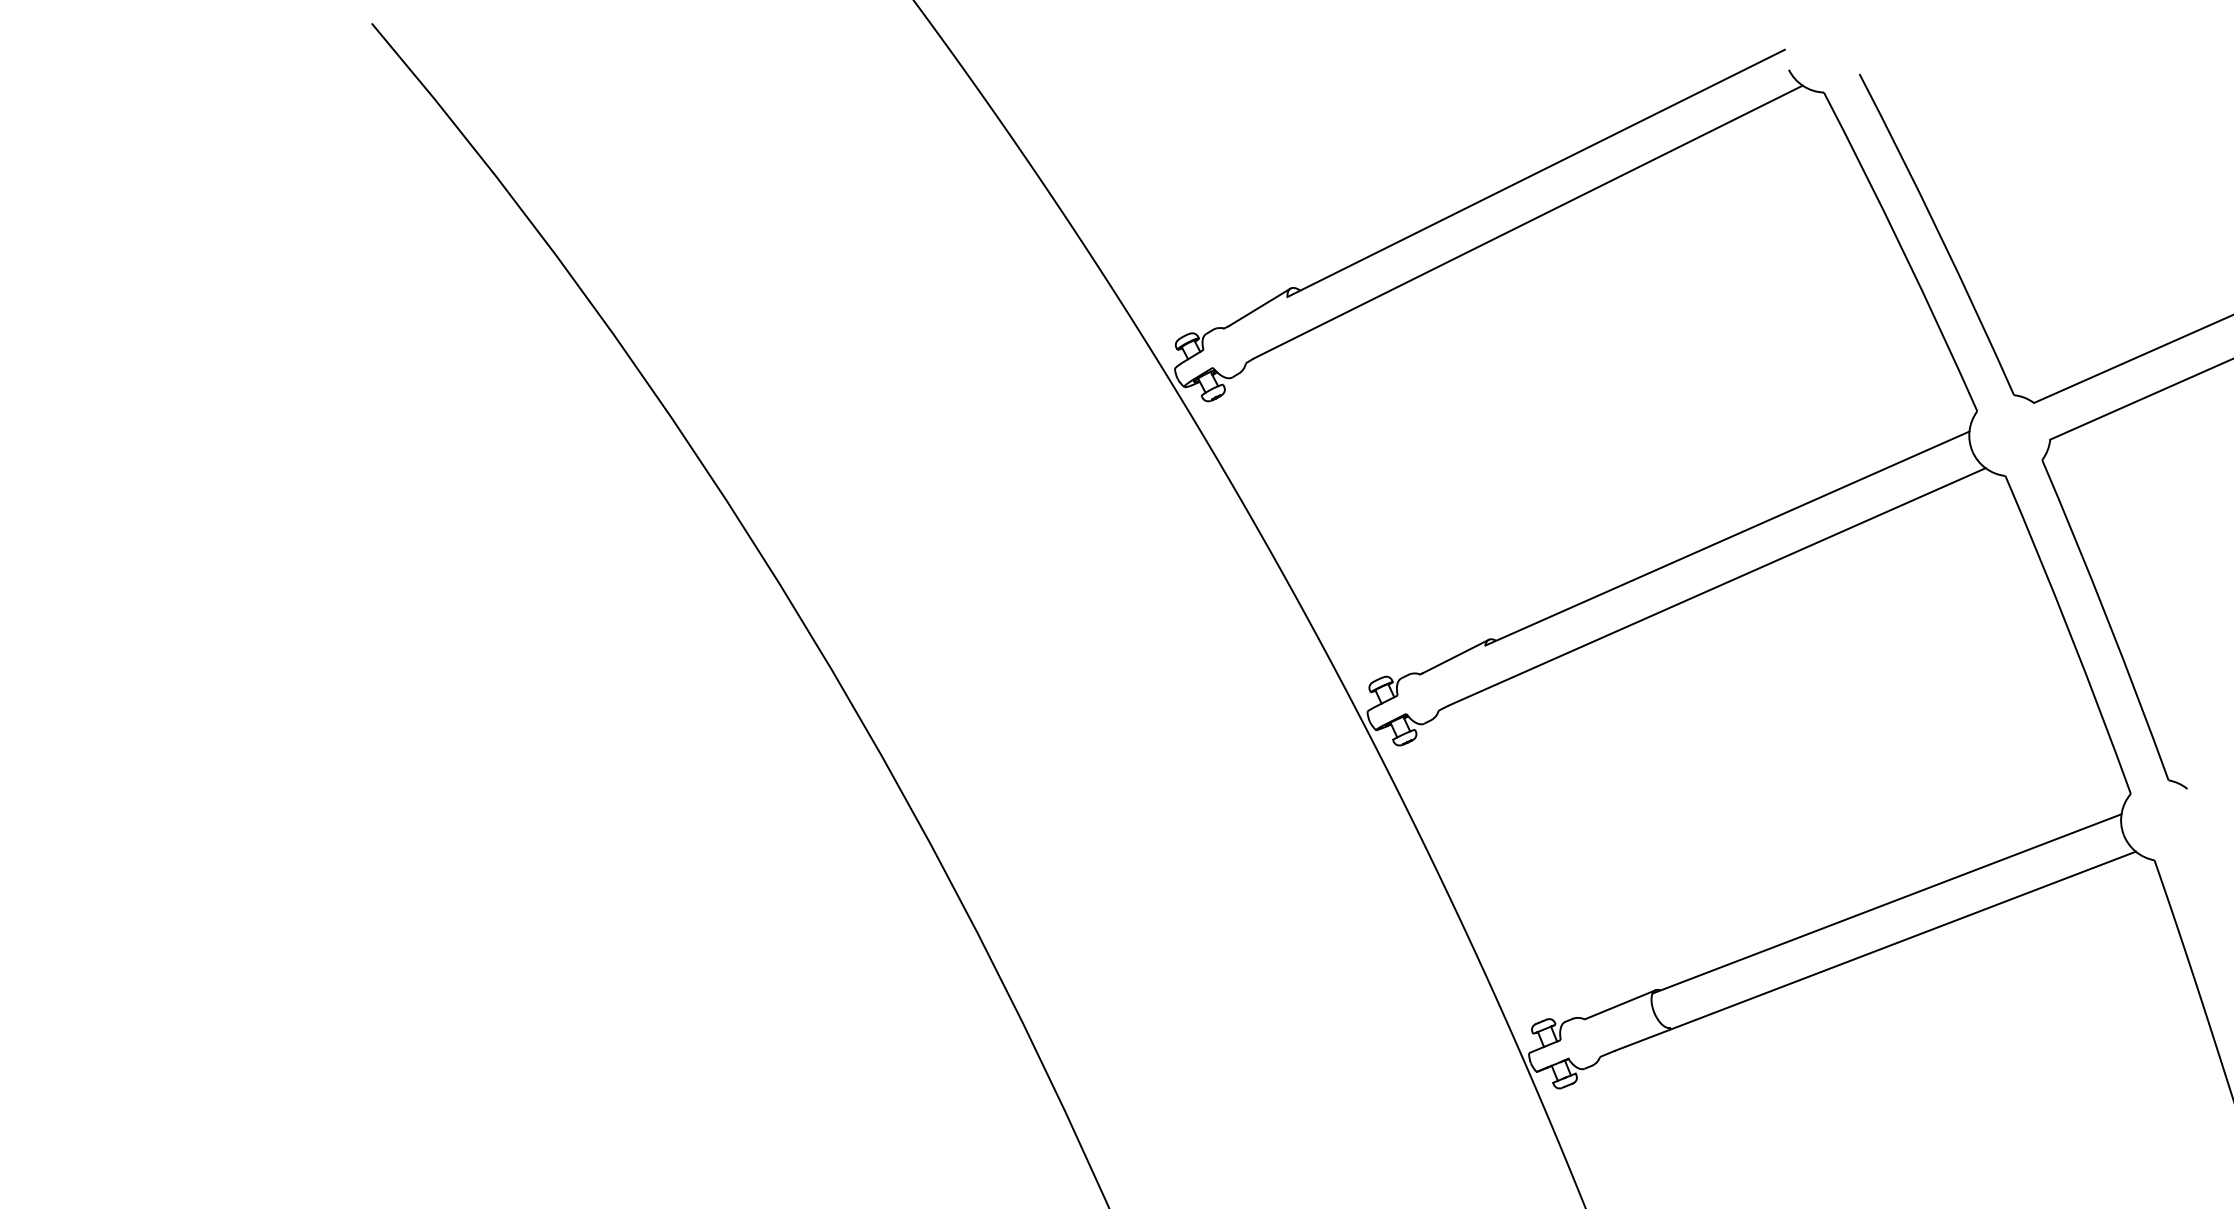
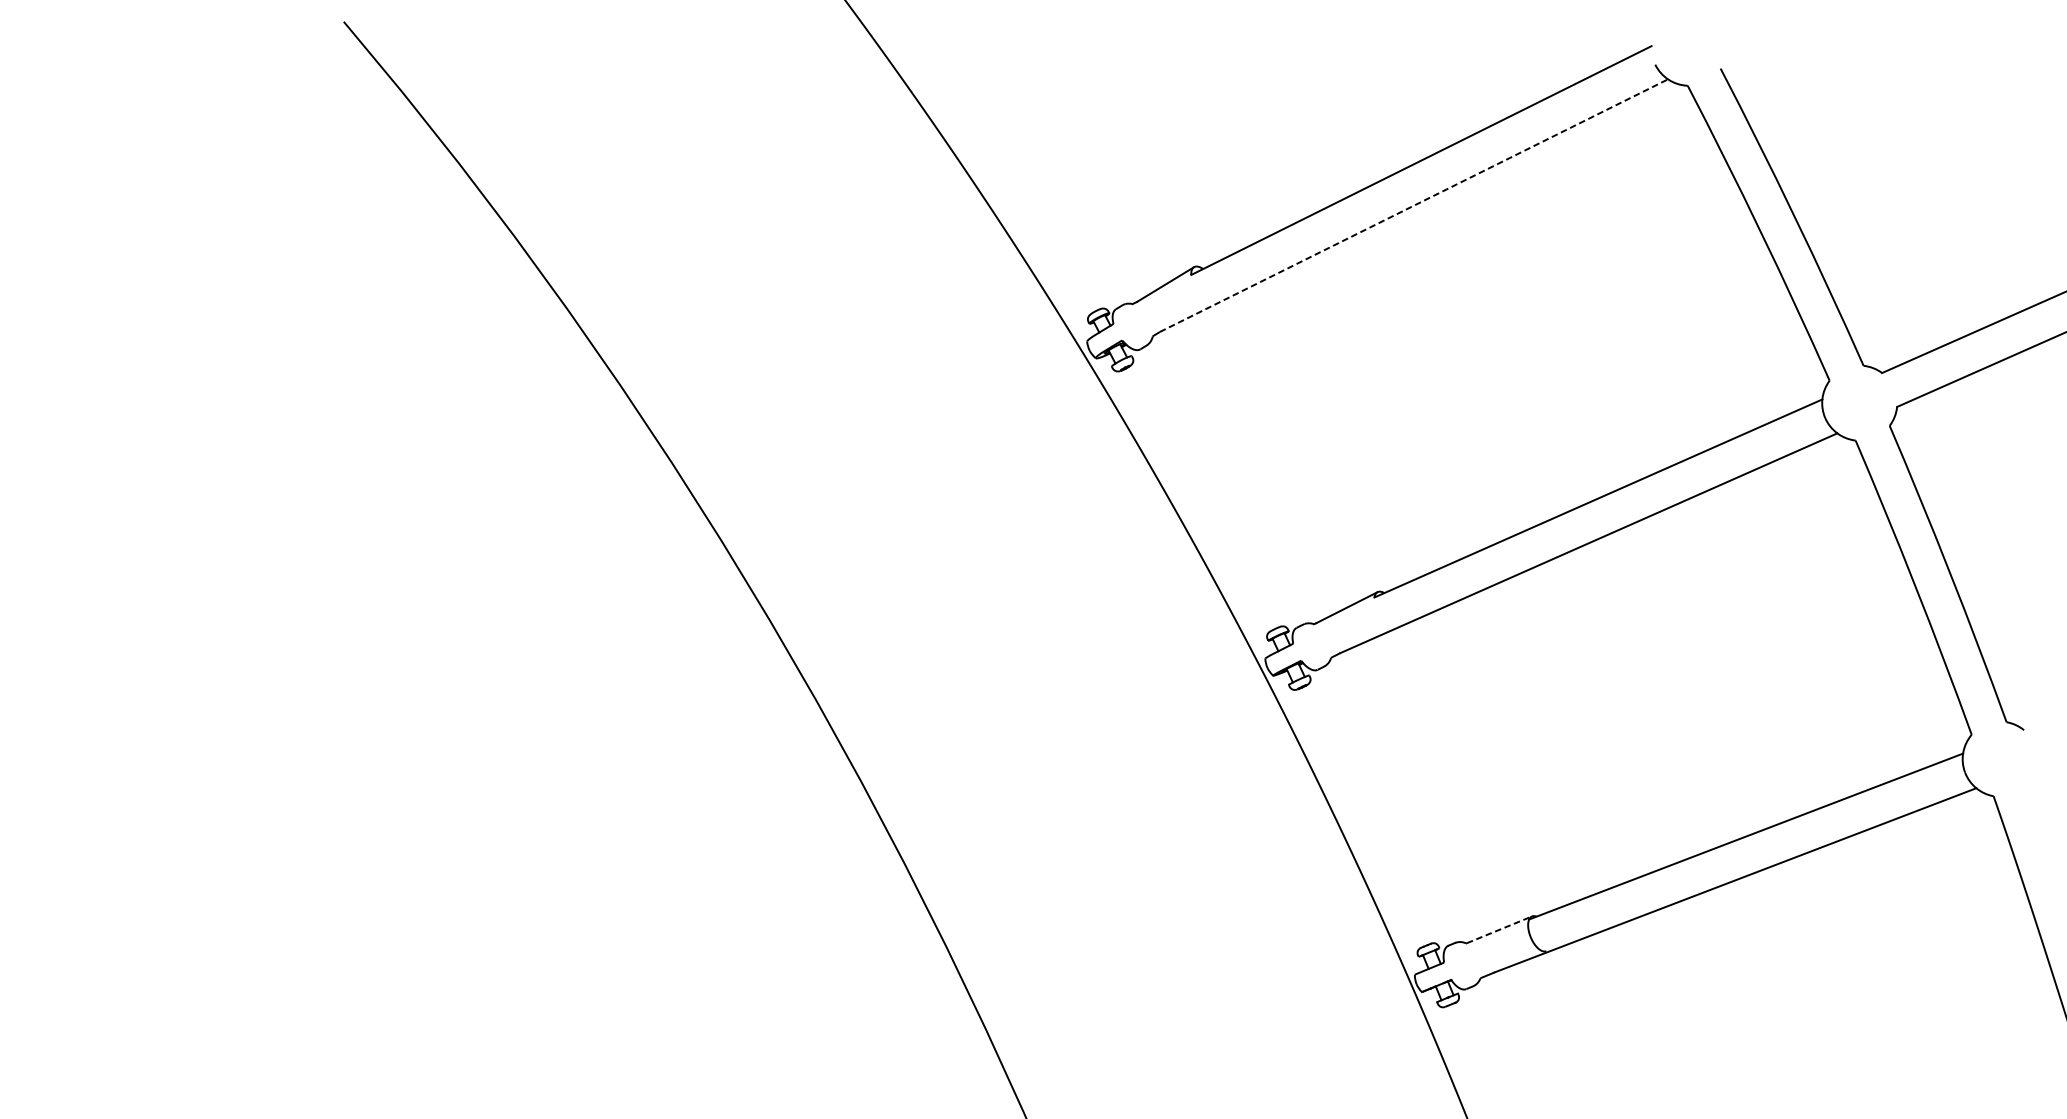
line: (1528, 222) -> (1414, 205), solid -> dashed
line: (1621, 1004) -> (1500, 929), solid -> dashed

